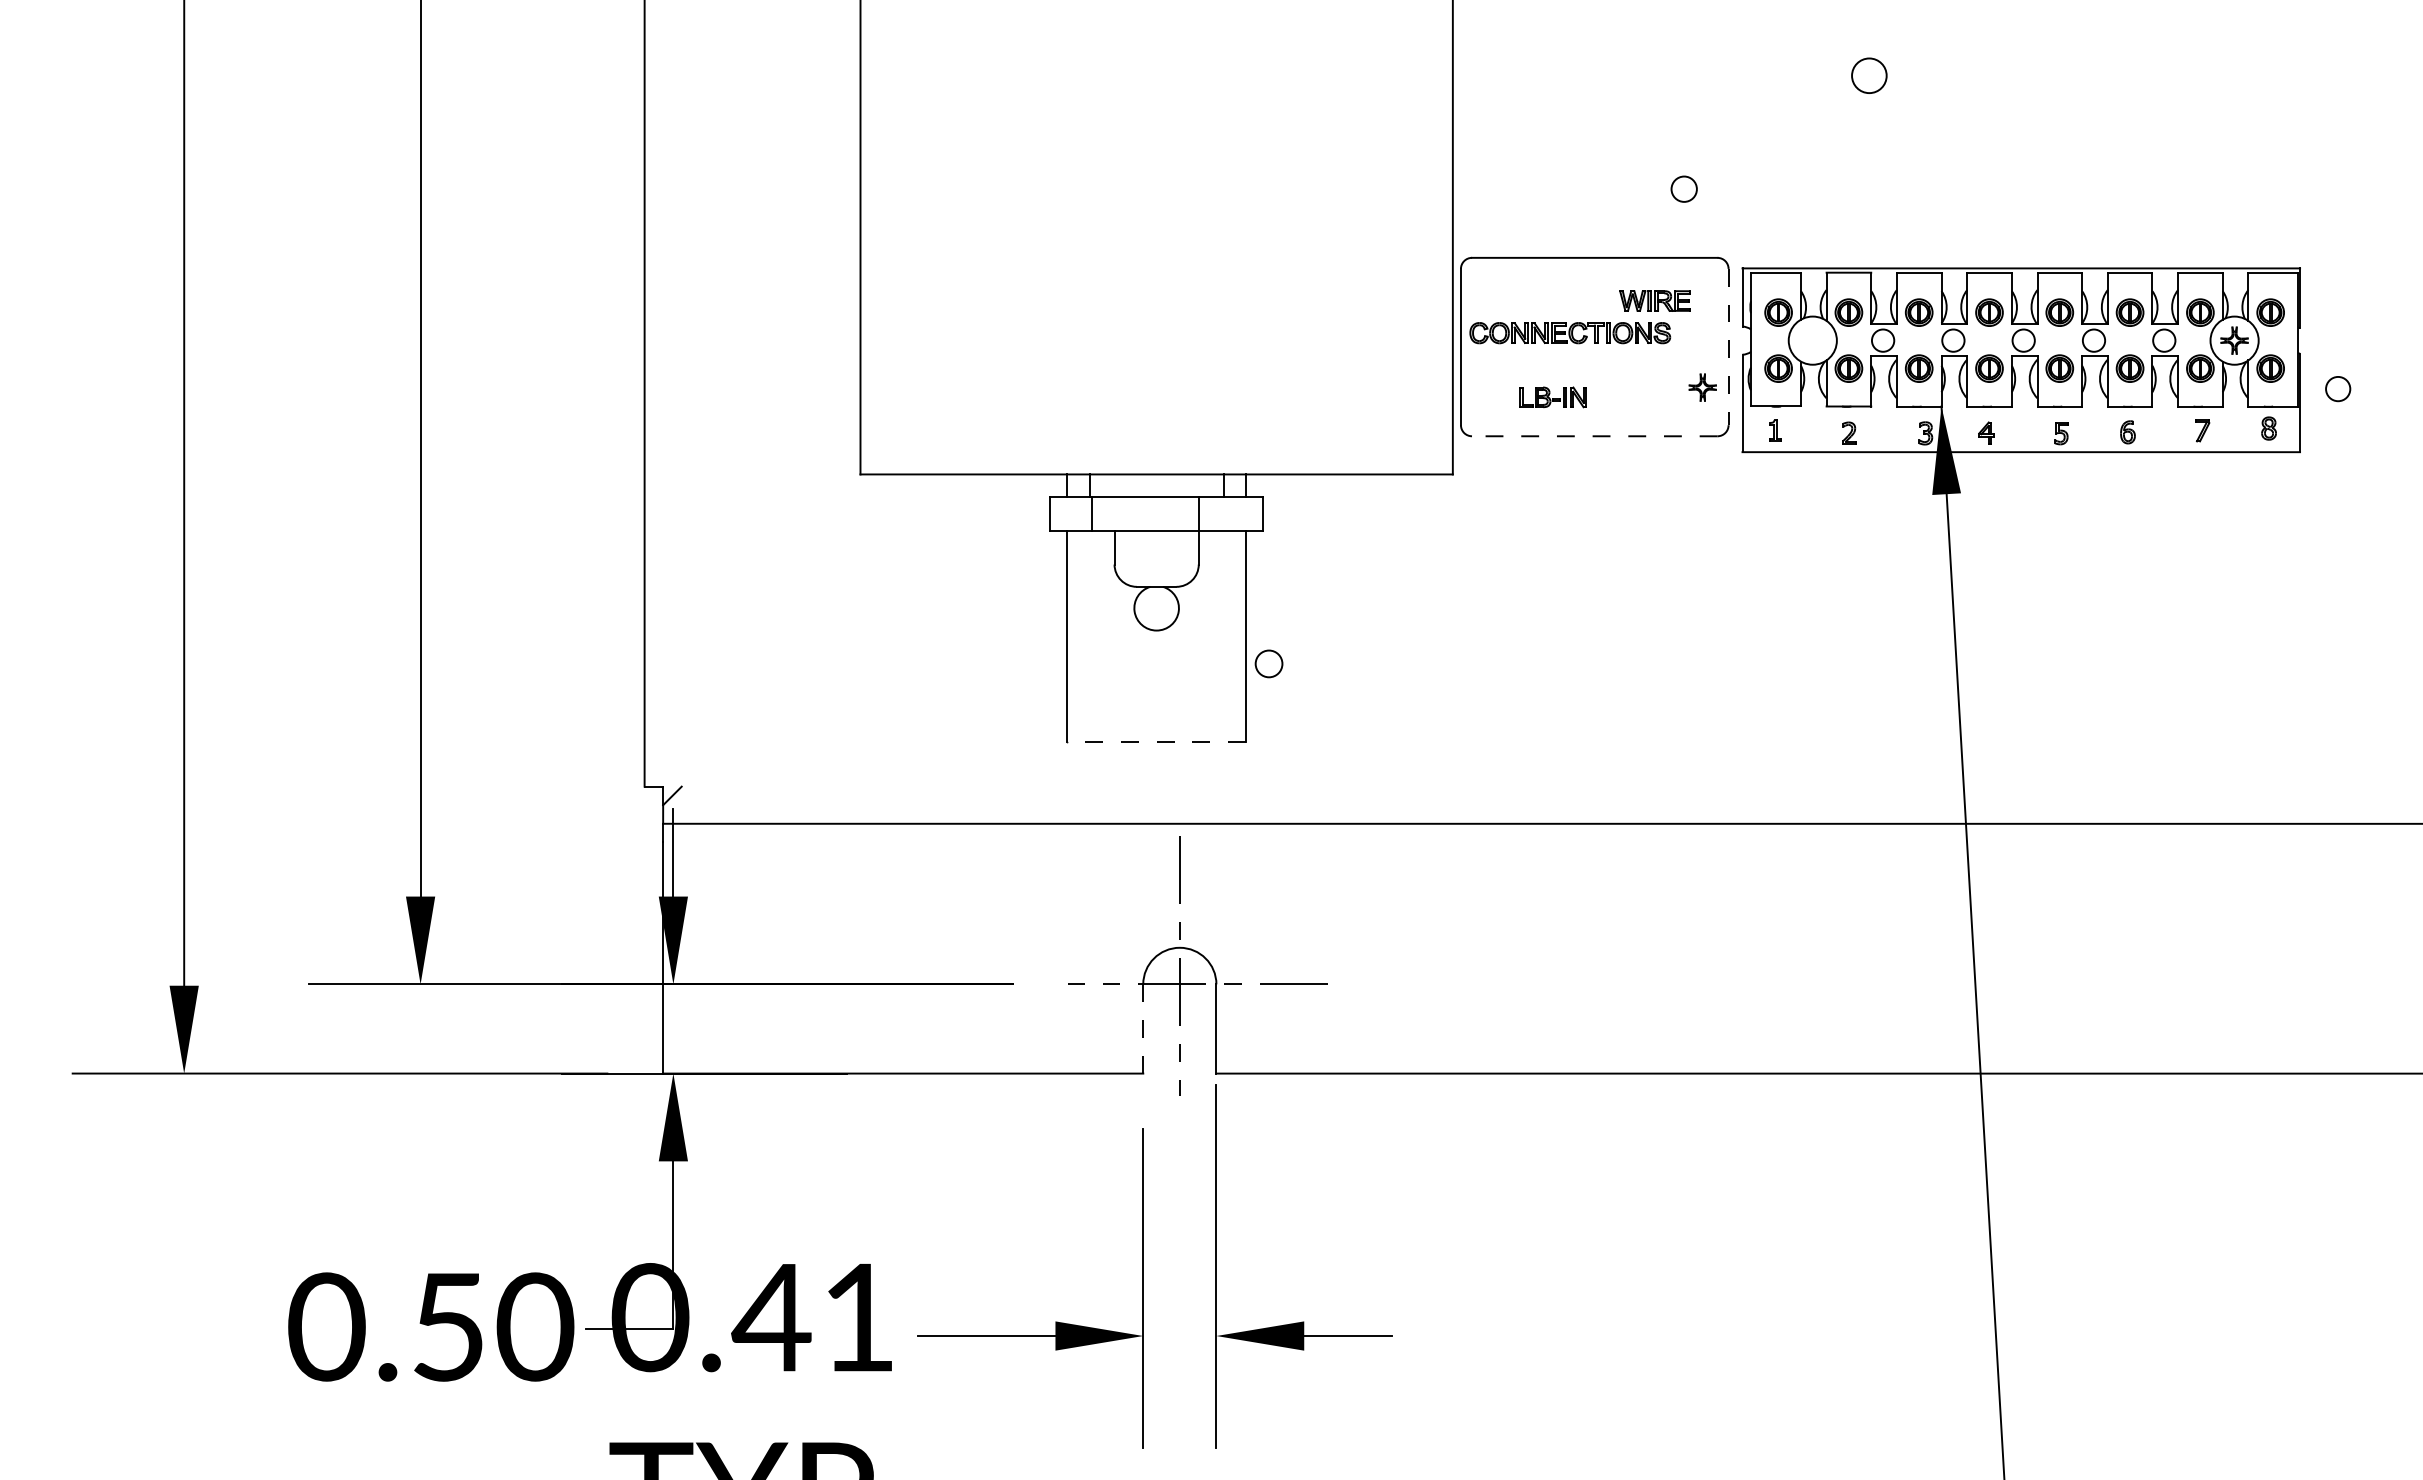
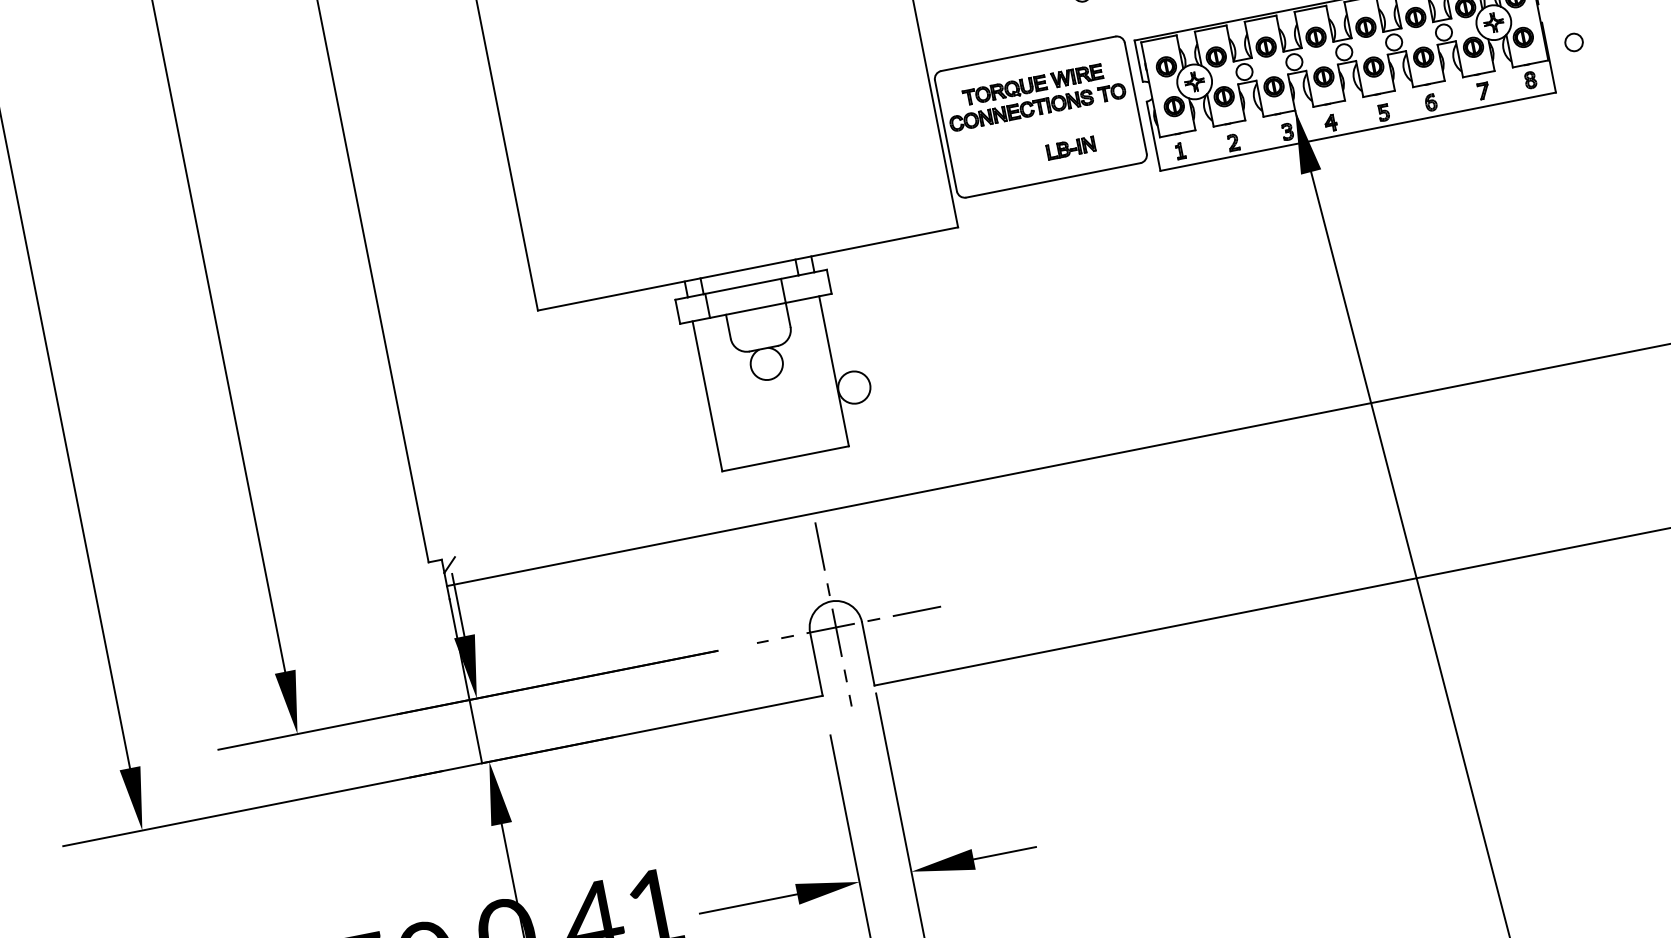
part: (1553, 301) -> (1005, 90), added
part: (1697, 333) -> (1111, 93), added
line: (1728, 347) -> (1135, 98), dashed -> solid
part: (1702, 387) -> (1194, 81), moved
part: (1552, 397) -> (1070, 148), moved
line: (1594, 436) -> (1053, 180), dashed -> solid
circle: (1268, 663) -> (853, 387), size x1.67
line: (1156, 742) -> (785, 459), dashed -> solid
line: (1143, 1028) -> (816, 663), dashed -> solid

